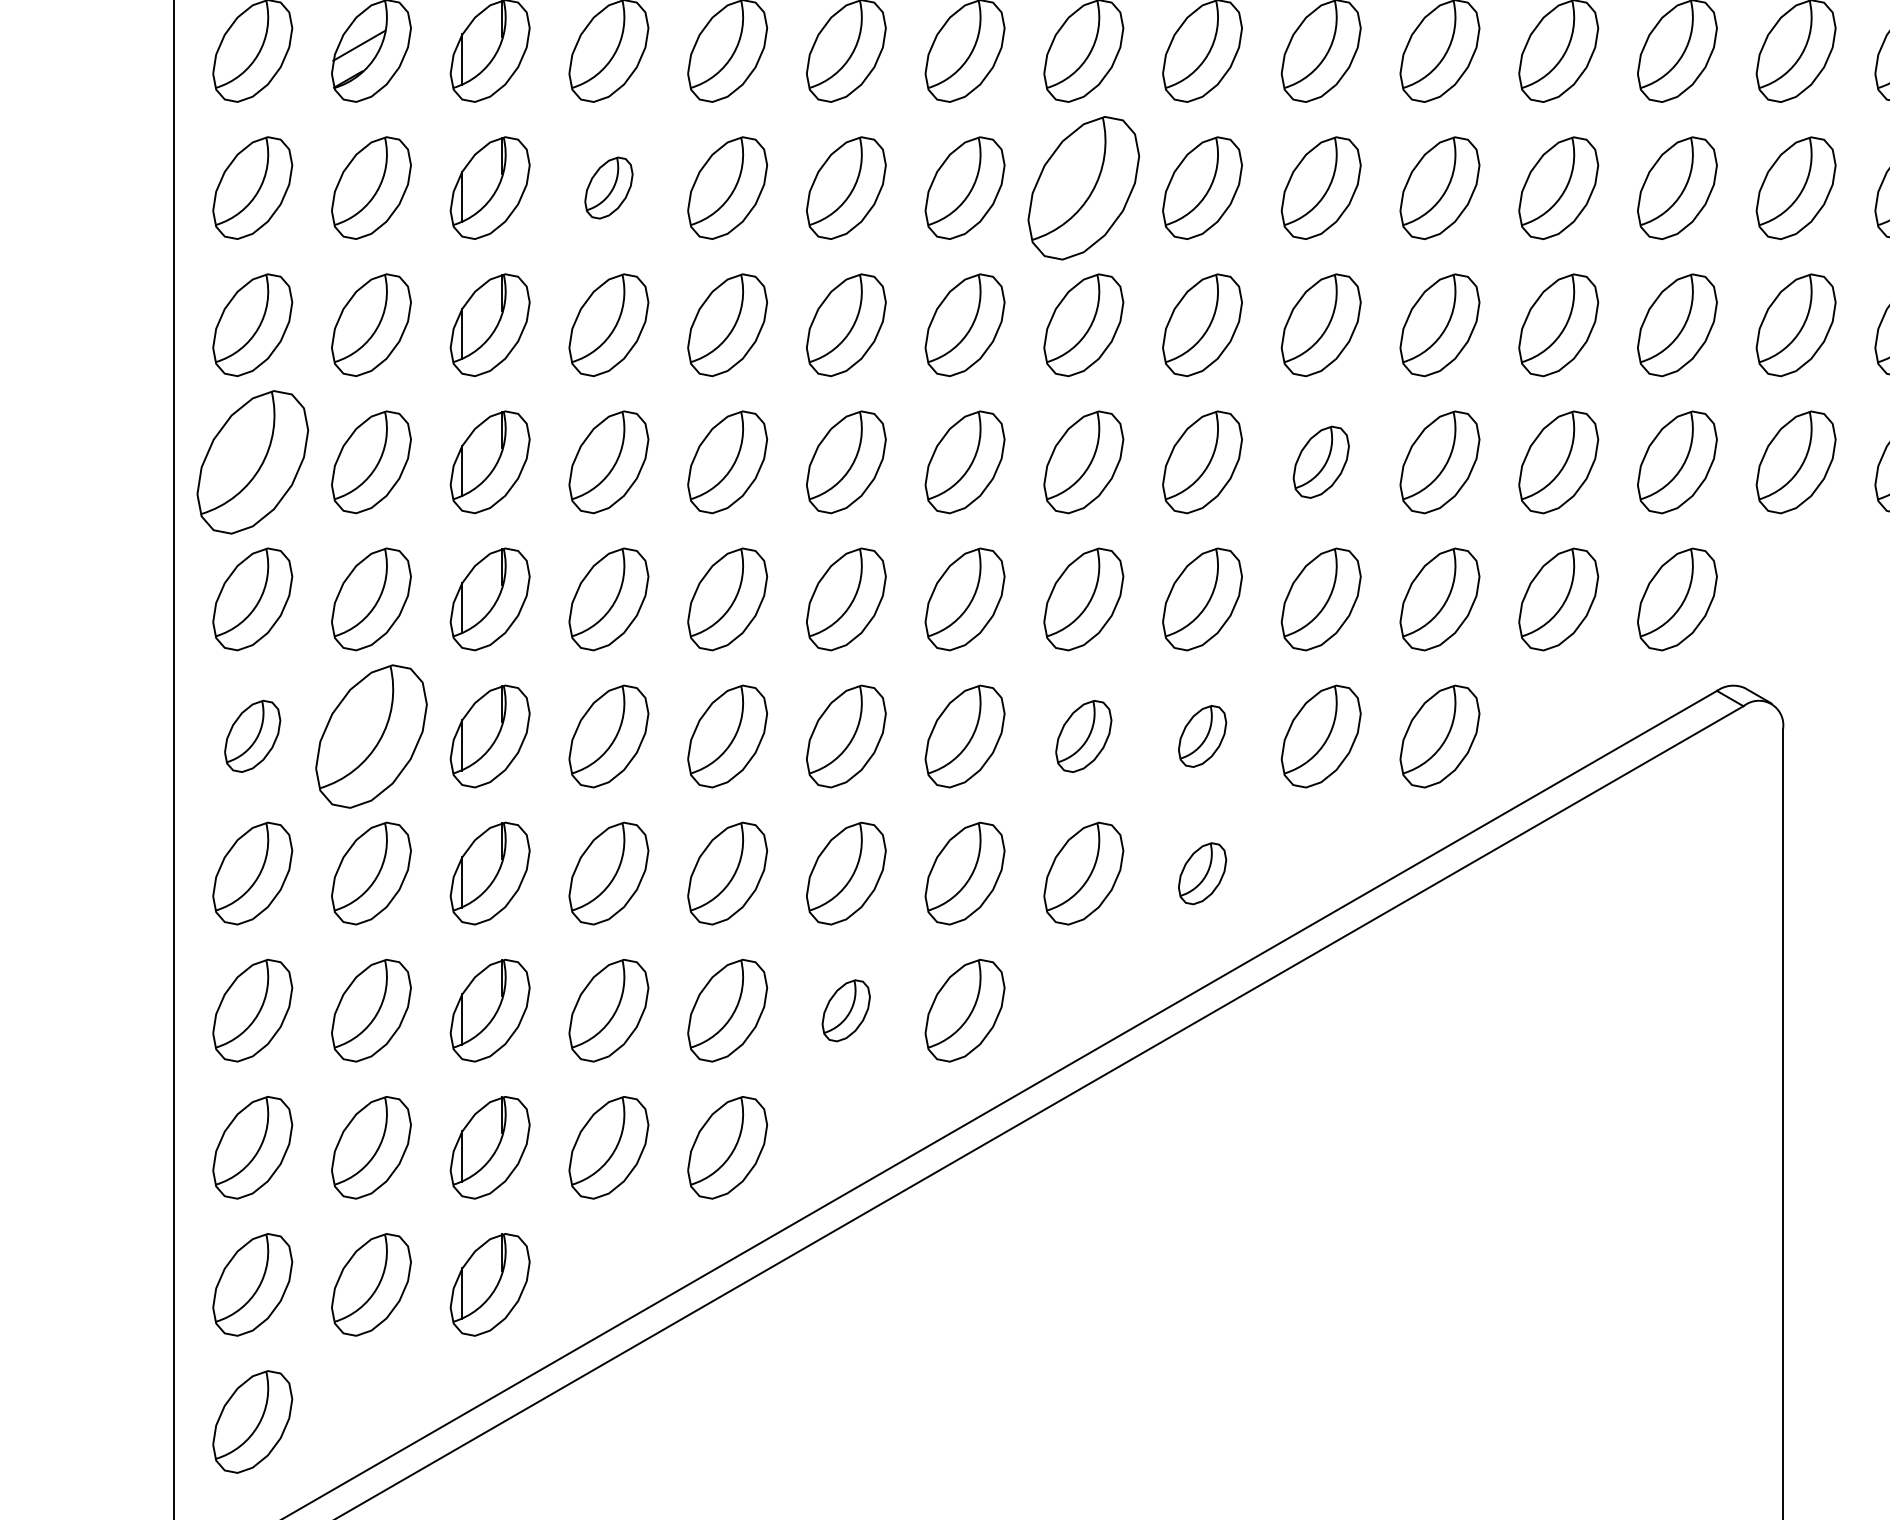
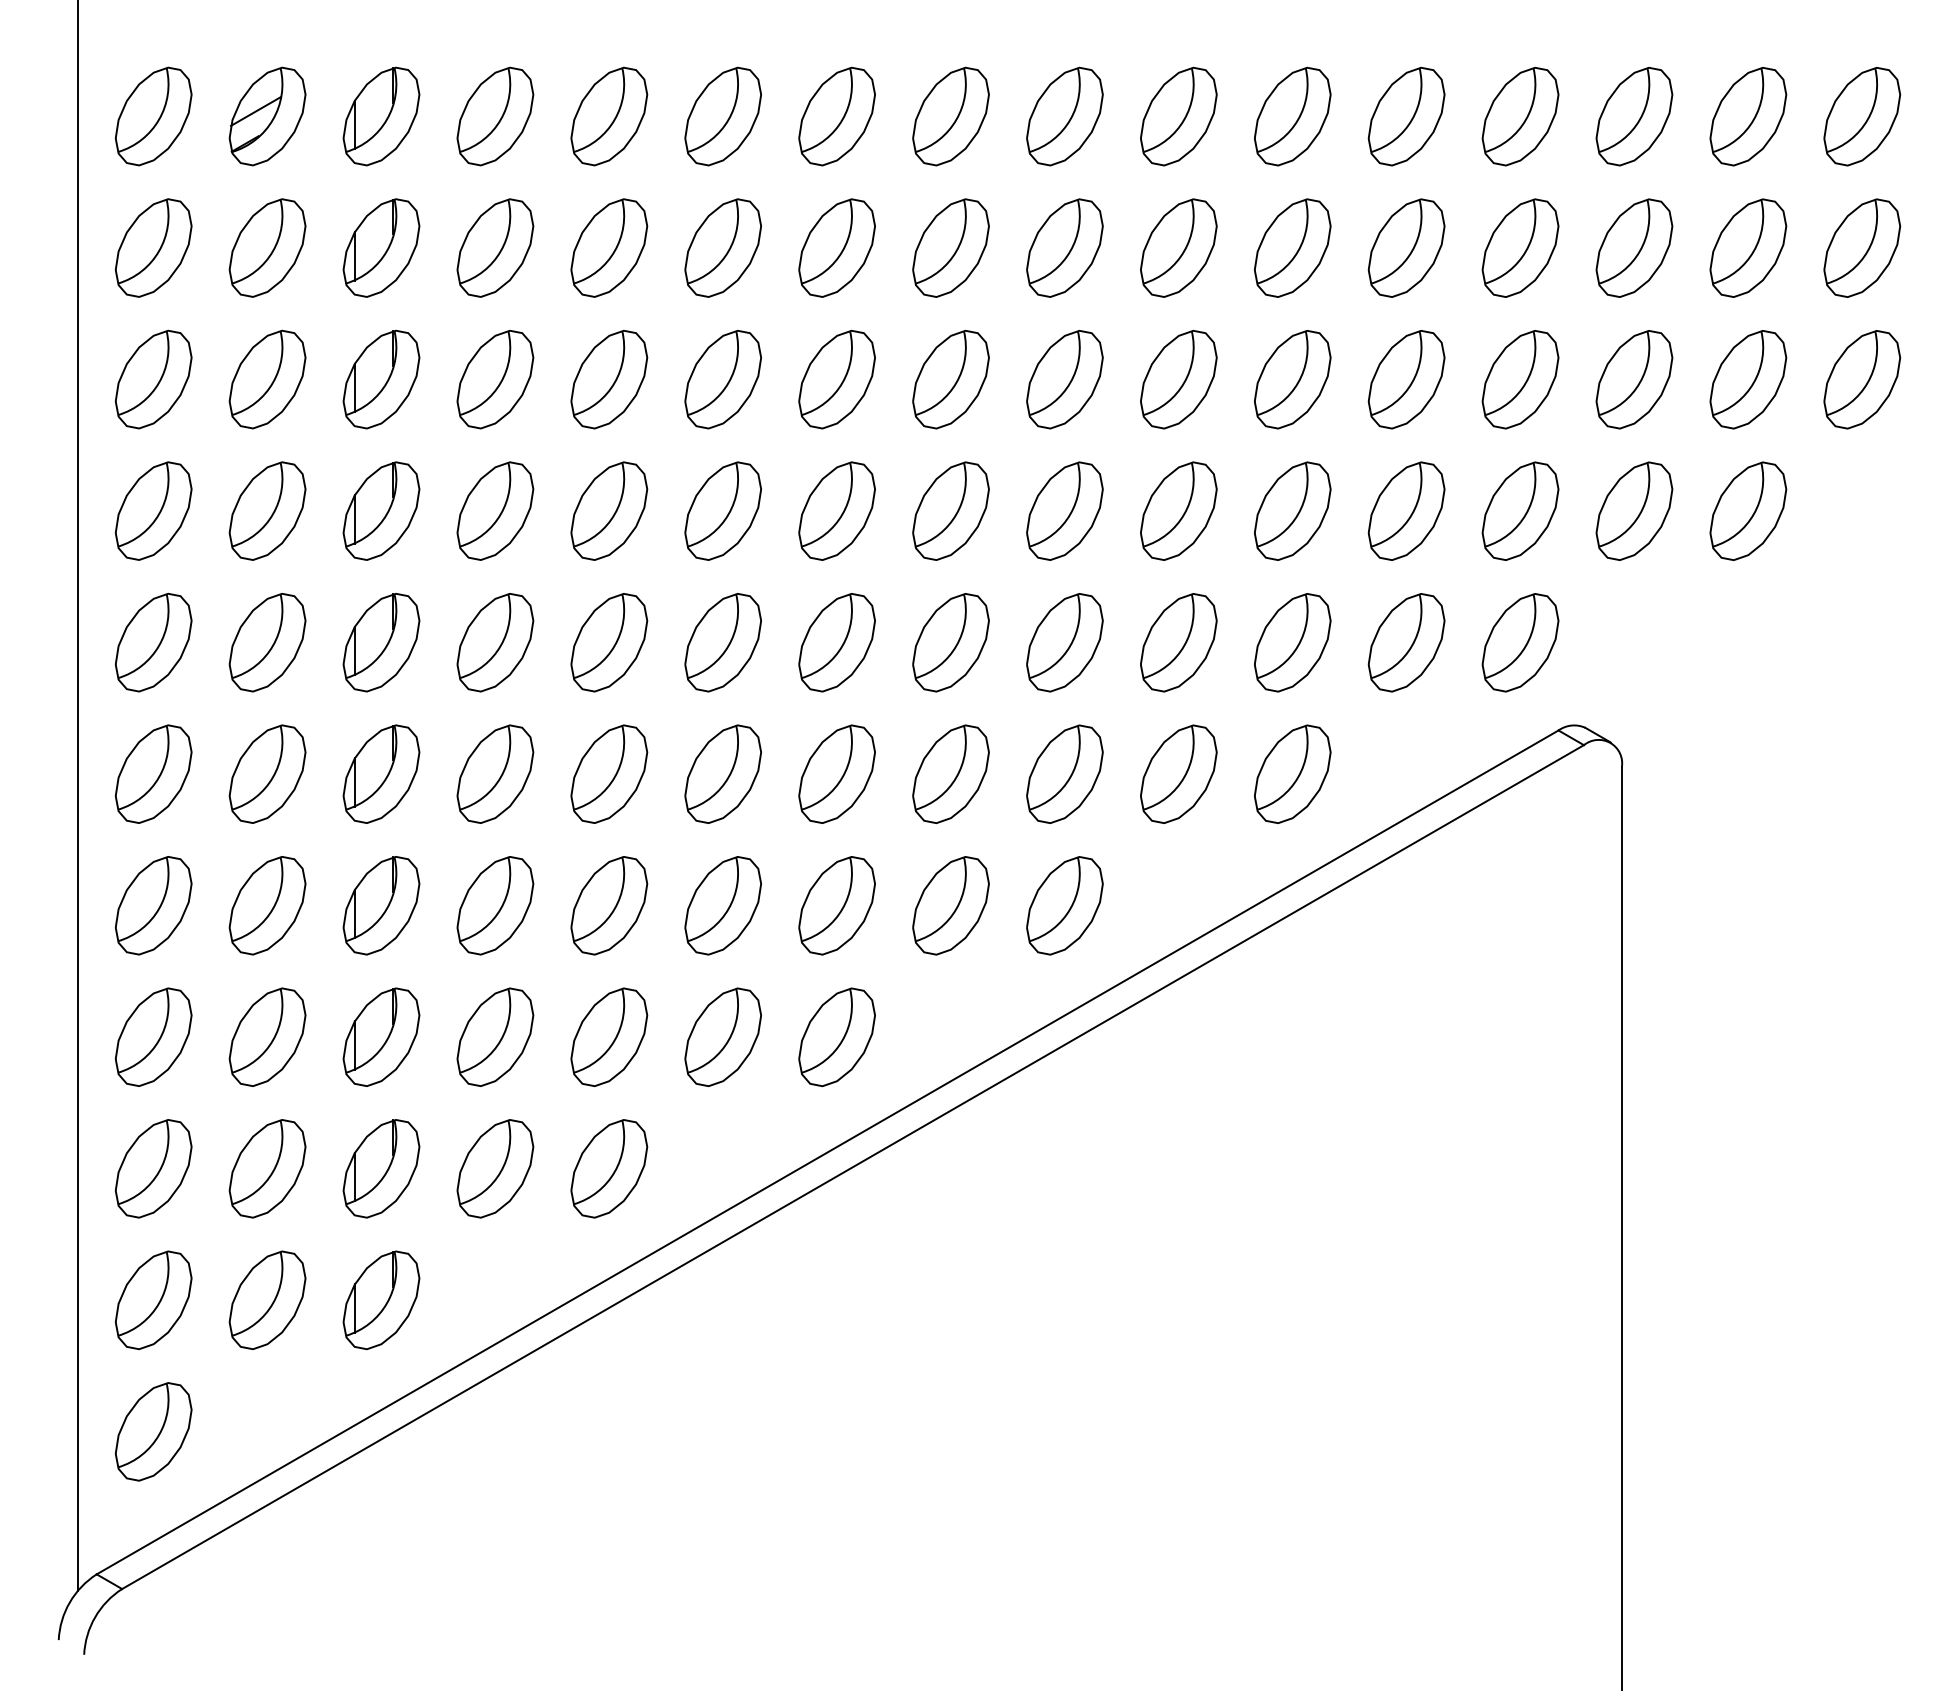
part: (609, 187) -> (495, 247), size x1.67
part: (1083, 187) -> (950, 247), size x0.71
part: (252, 461) -> (153, 510), size x0.71
part: (1320, 461) -> (1178, 510), size x1.43
part: (252, 735) -> (153, 773), size x1.43
part: (371, 735) -> (267, 773), size x0.71
part: (1083, 735) -> (950, 773), size x1.43
part: (1202, 735) -> (1064, 773), size x1.67
part: (1202, 873) -> (1064, 905), size x1.67
part: (845, 1010) -> (722, 1037), size x1.67

